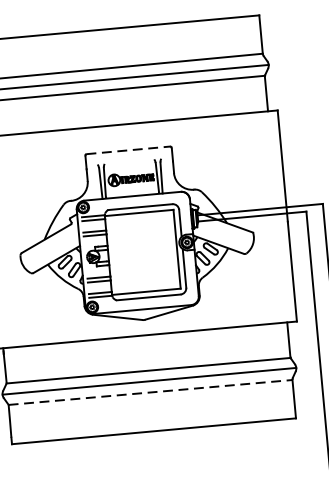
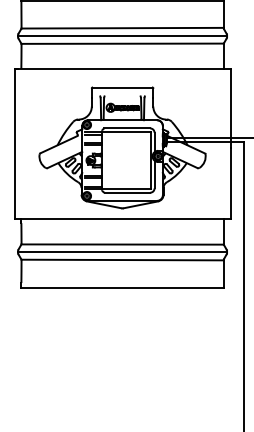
line: (128, 150) -> (122, 87), dashed -> solid
line: (151, 393) -> (123, 260), dashed -> solid

